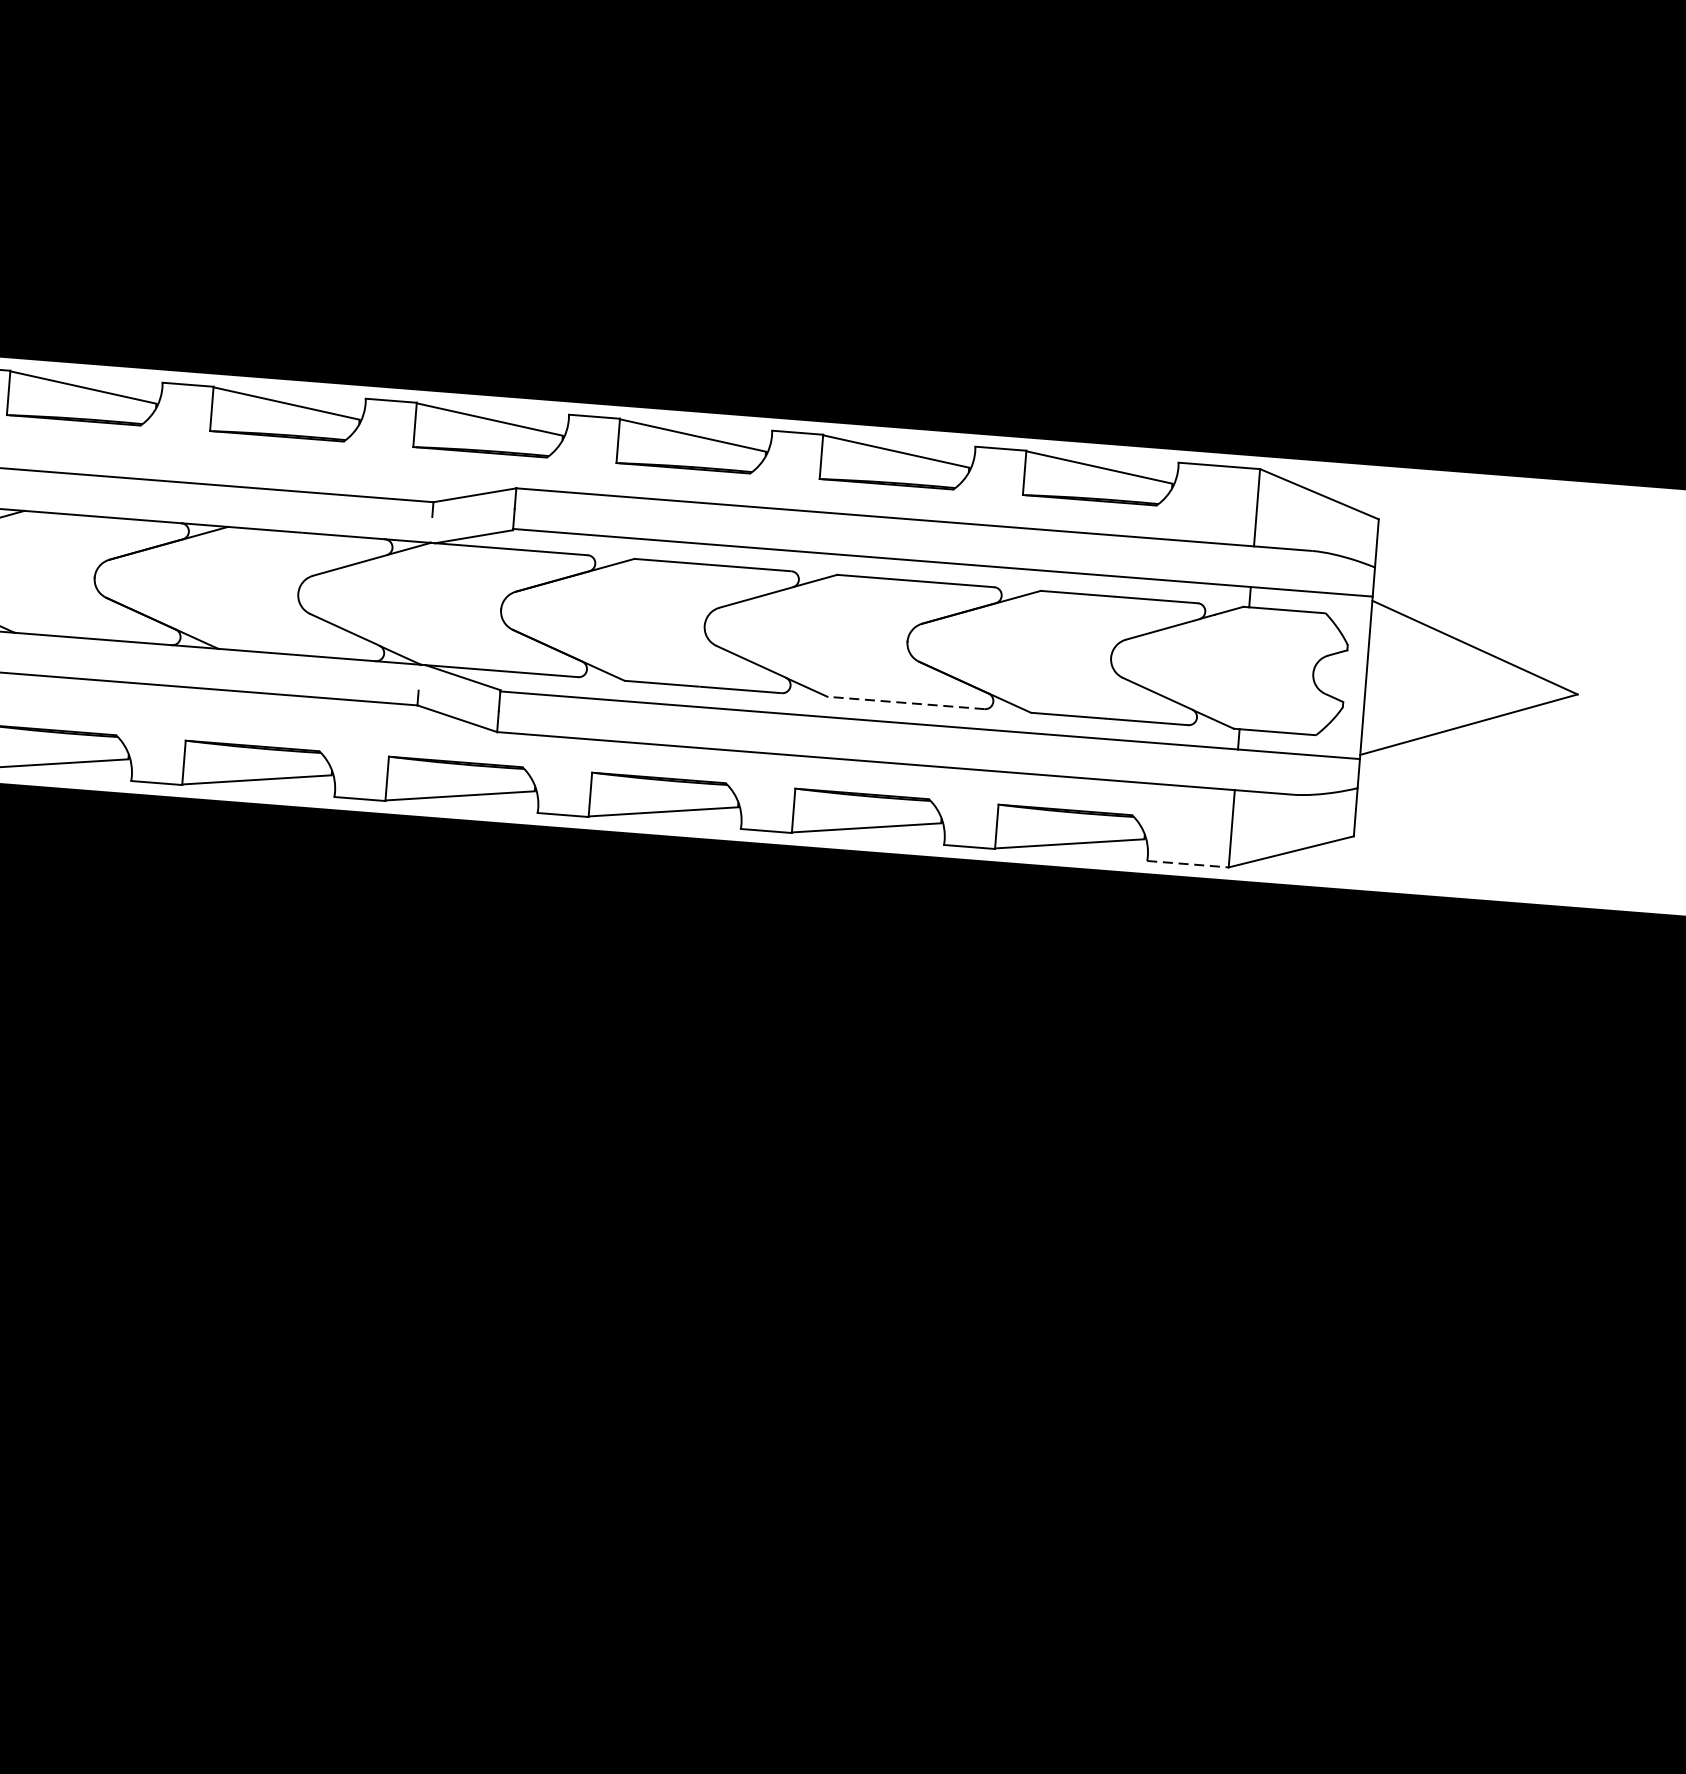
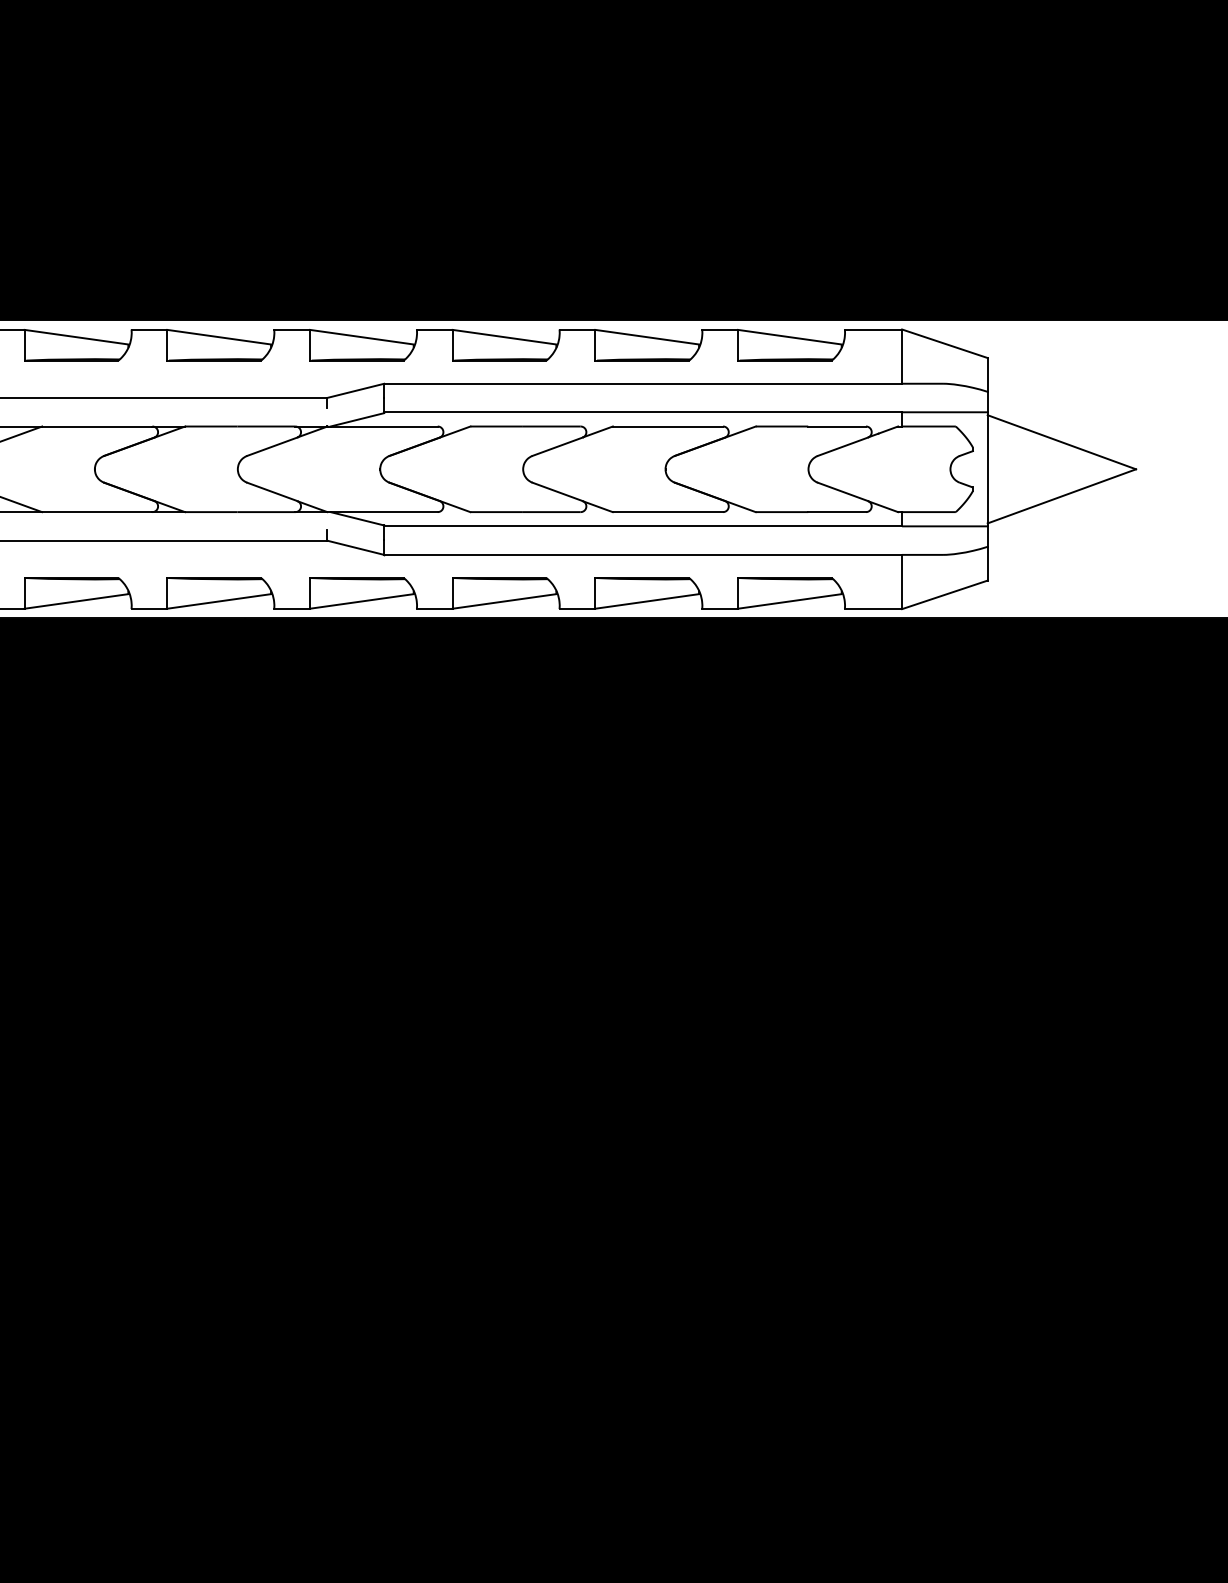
line: (905, 703) -> (667, 512), dashed -> solid
line: (1187, 864) -> (873, 609), dashed -> solid

